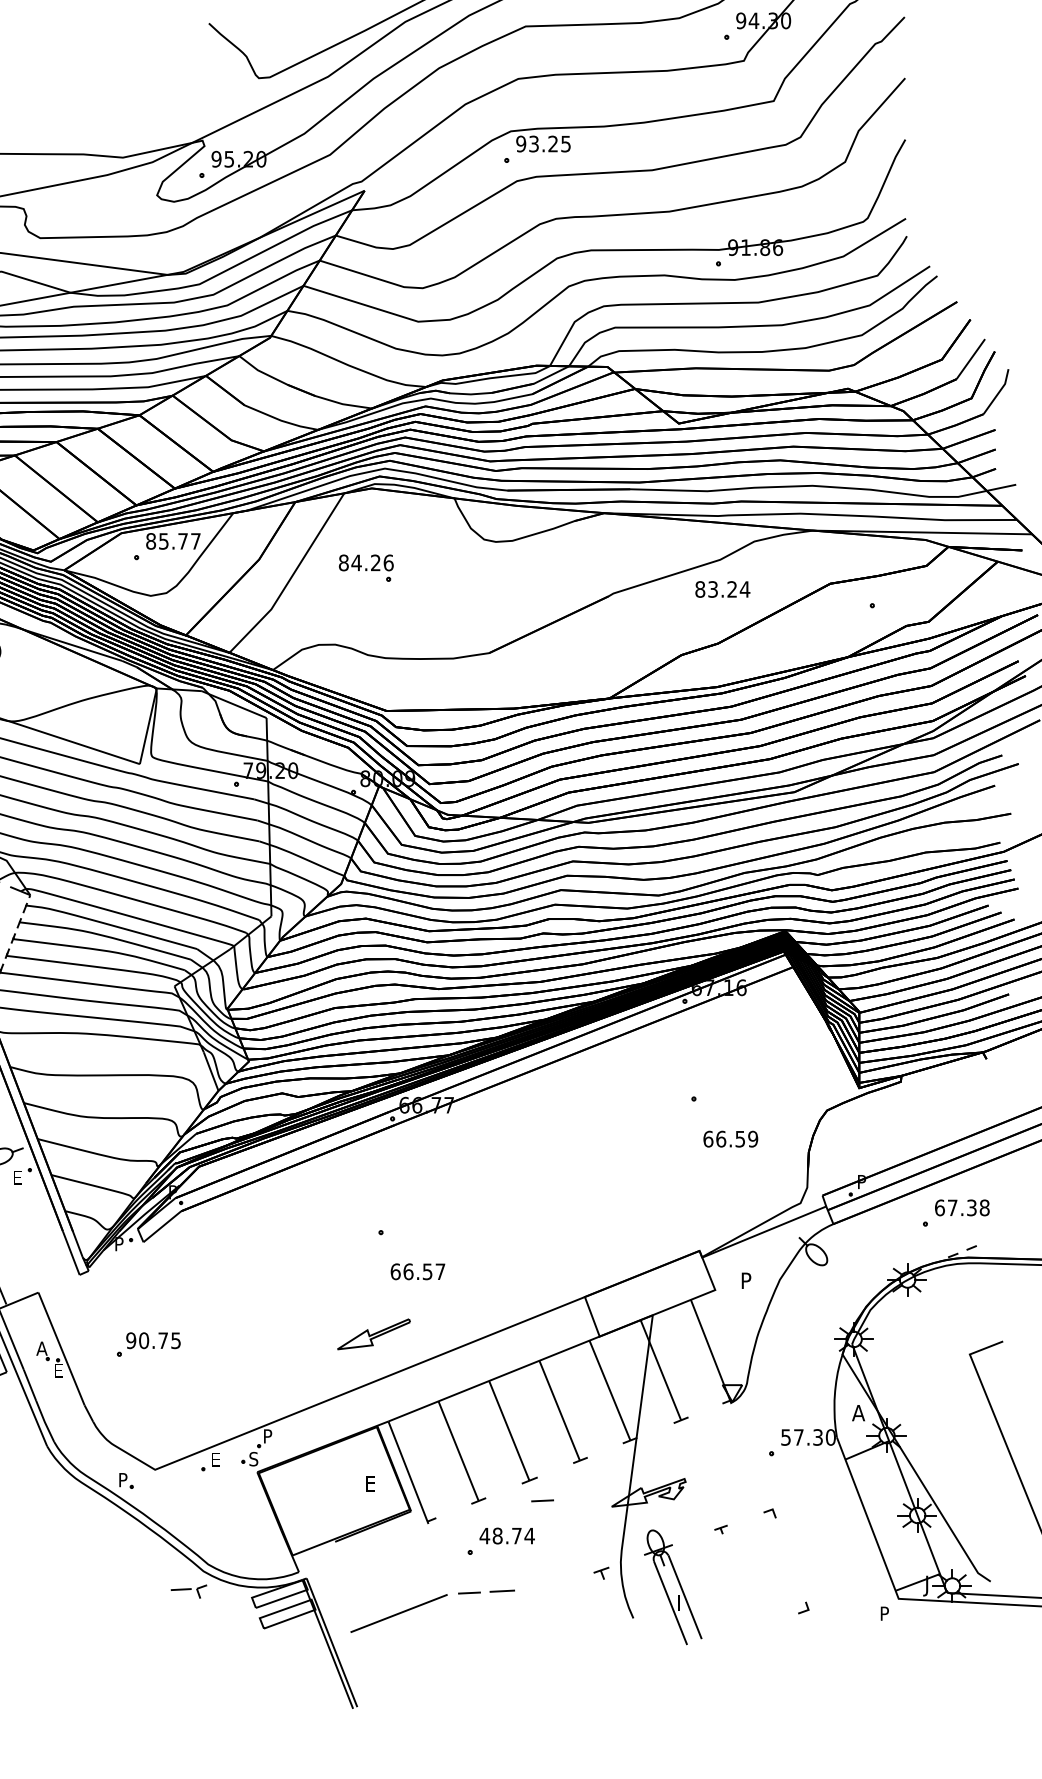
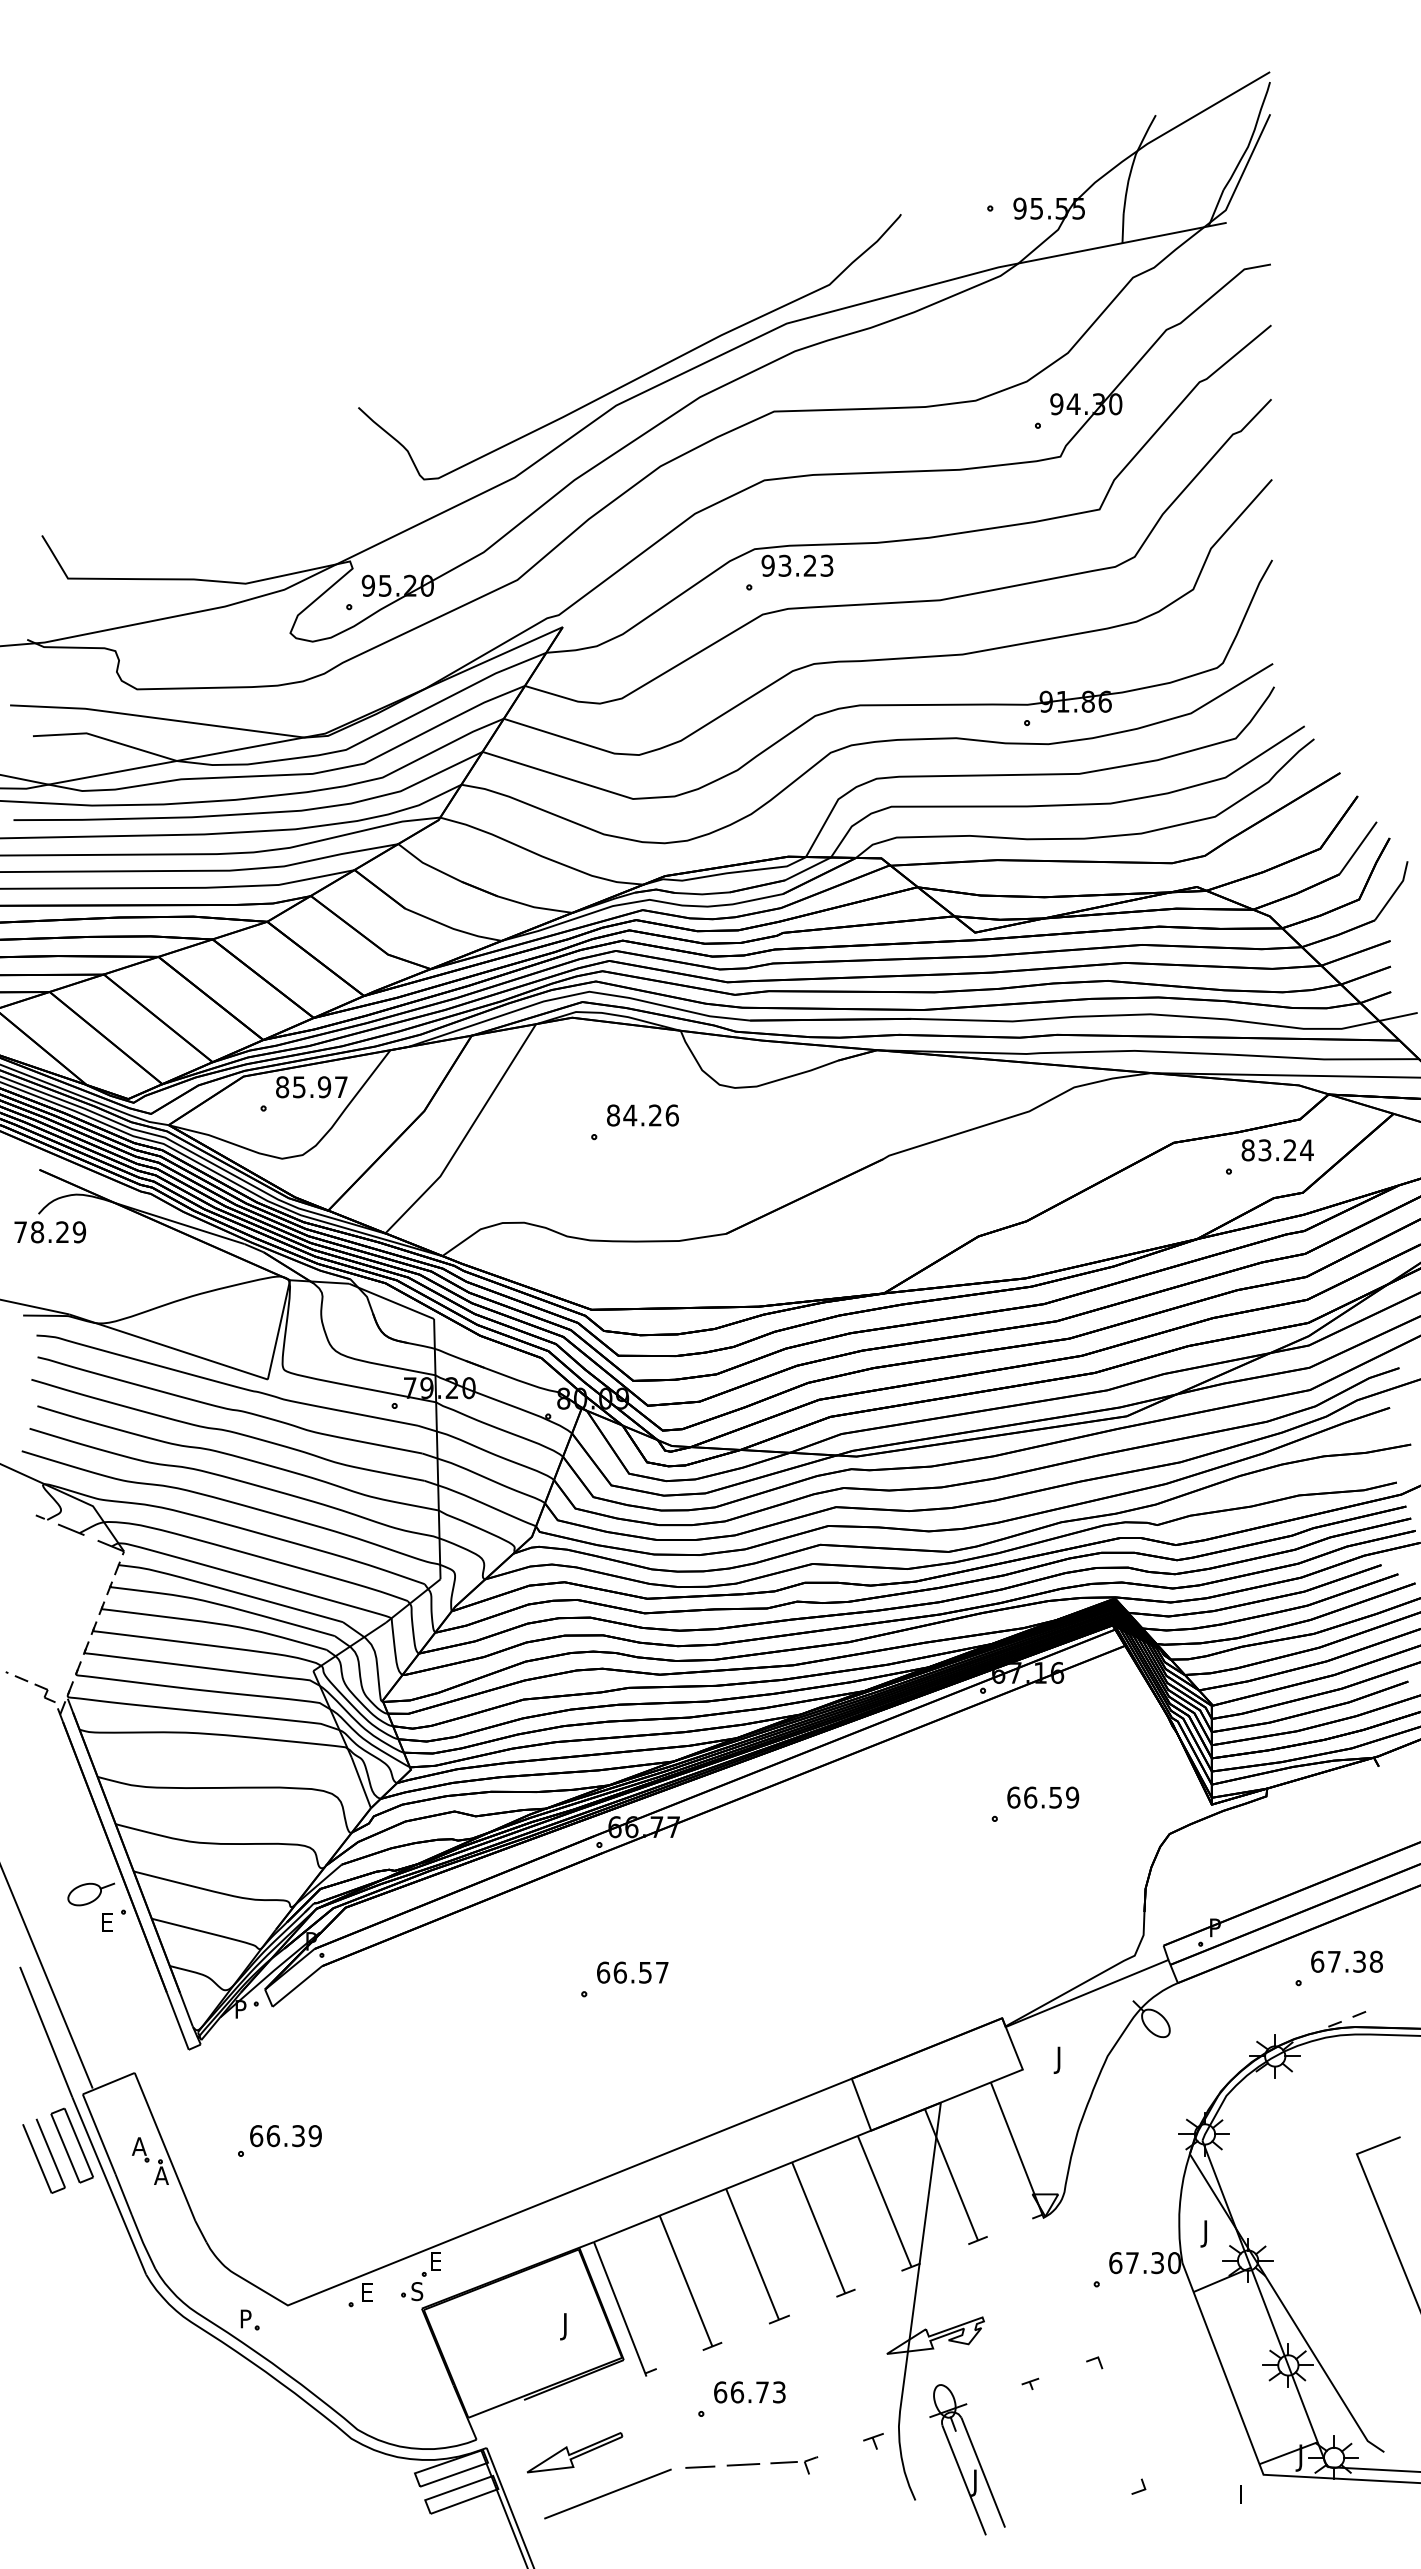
text: (566, 143) -> (827, 565), 93.25 -> 93.23
text: (183, 541) -> (324, 1087), 85.77 -> 85.97
text: (365, 562) -> (642, 1115), moved
text: (722, 589) -> (1277, 1150), moved
text: (731, 1139) -> (1043, 1797), moved
text: (417, 1271) -> (632, 1972), moved
text: (744, 1282) -> (1061, 2059), P -> J
part: (373, 1334) -> (574, 2452), moved
text: (153, 1341) -> (285, 2136), 90.75 -> 66.39
text: (58, 1370) -> (161, 2175), E -> A
text: (857, 1414) -> (1209, 2233), A -> J
text: (267, 1436) -> (435, 2261), P -> E
text: (785, 1437) -> (1115, 2263), 57.30 -> 67.30
text: (368, 1485) -> (567, 2326), E -> J
line: (542, 1500) -> (796, 2345), removed
text: (506, 1536) -> (749, 2392), 48.74 -> 66.73
part: (189, 1591) -> (794, 2465), moved
text: (677, 1604) -> (973, 2482), I -> J
text: (884, 1613) -> (1245, 2494), P -> I

